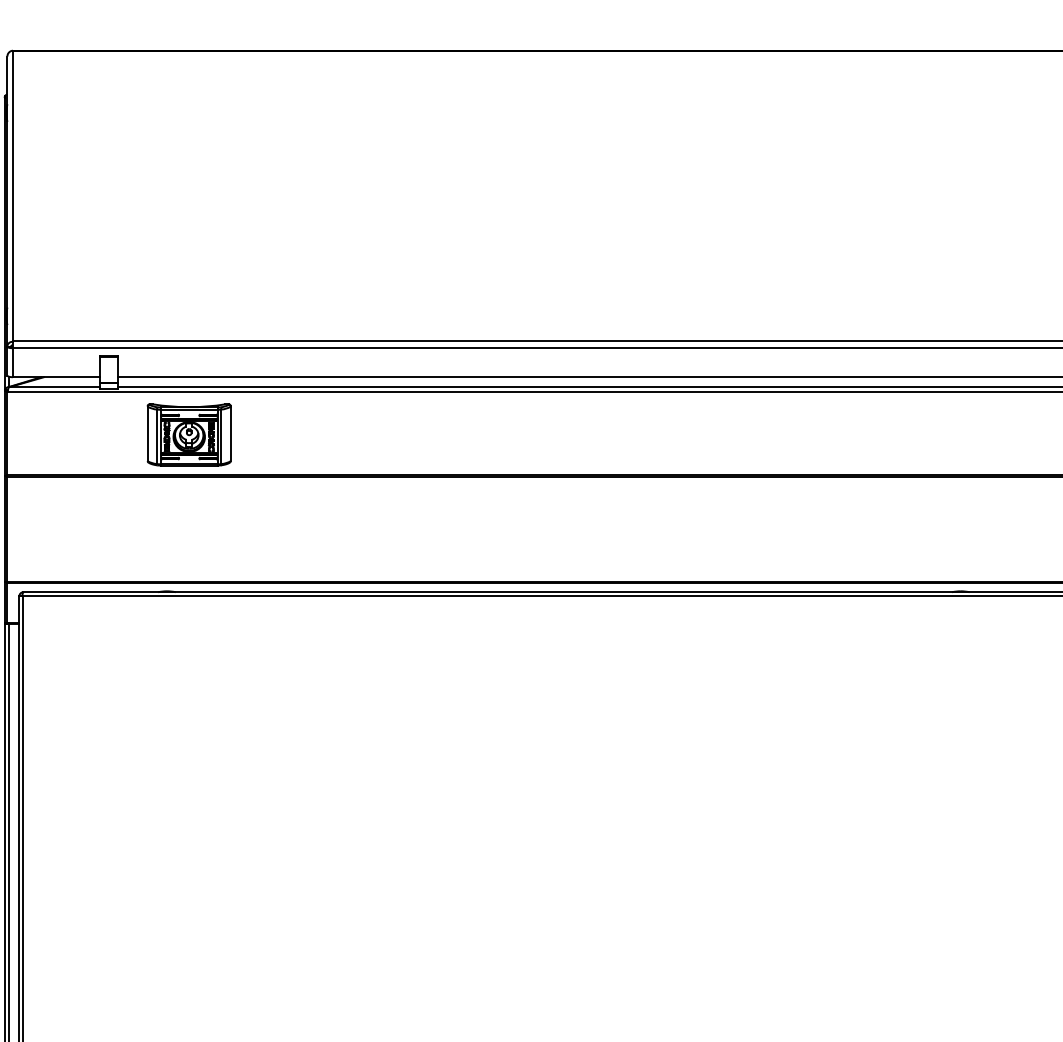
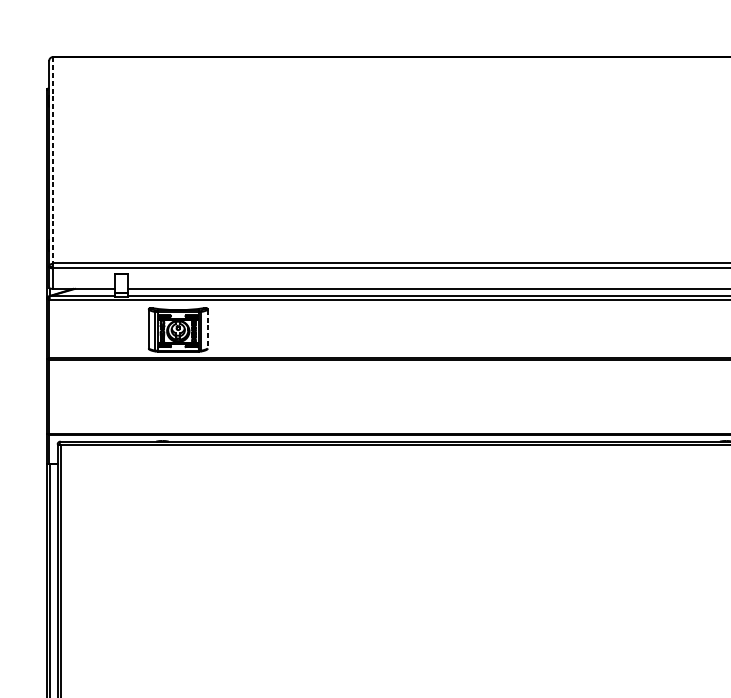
line: (12, 196) -> (52, 160), solid -> dashed
line: (230, 434) -> (207, 329), solid -> dashed

